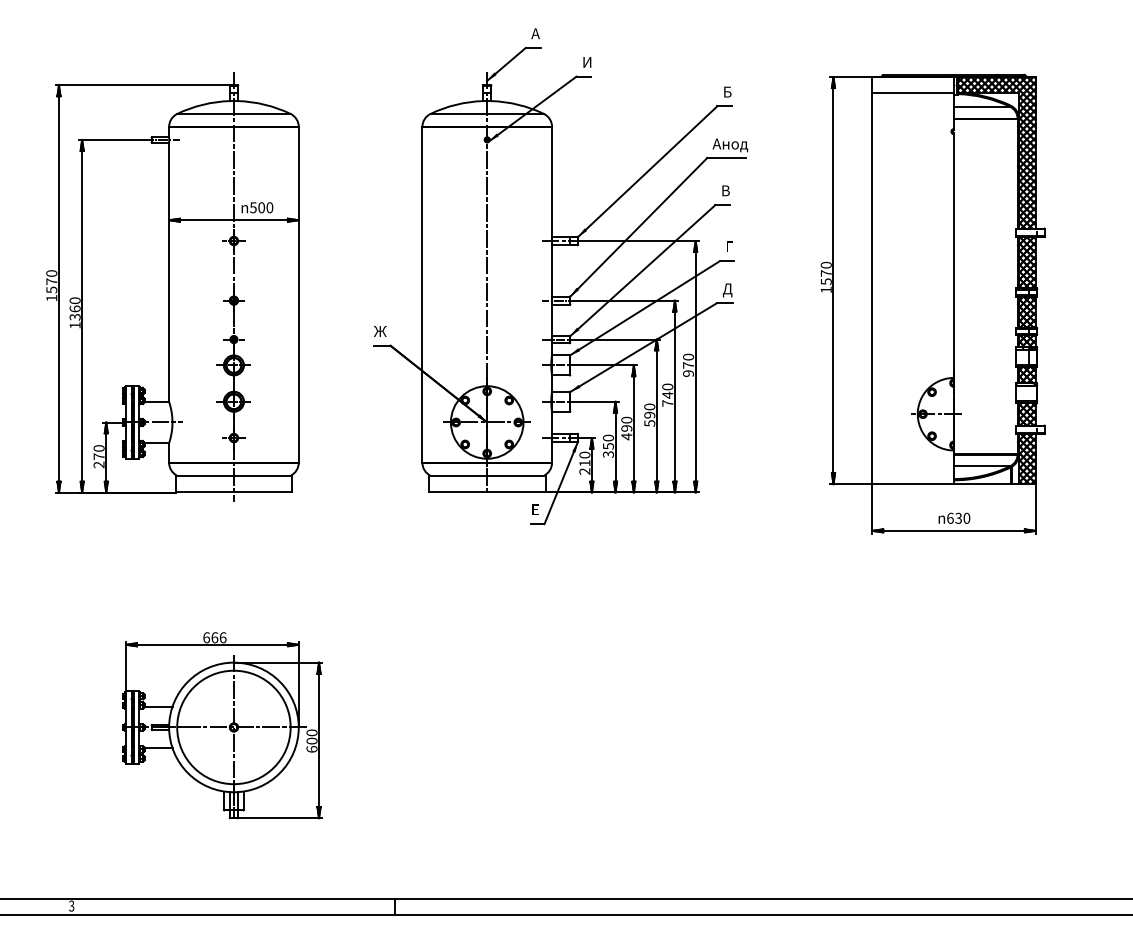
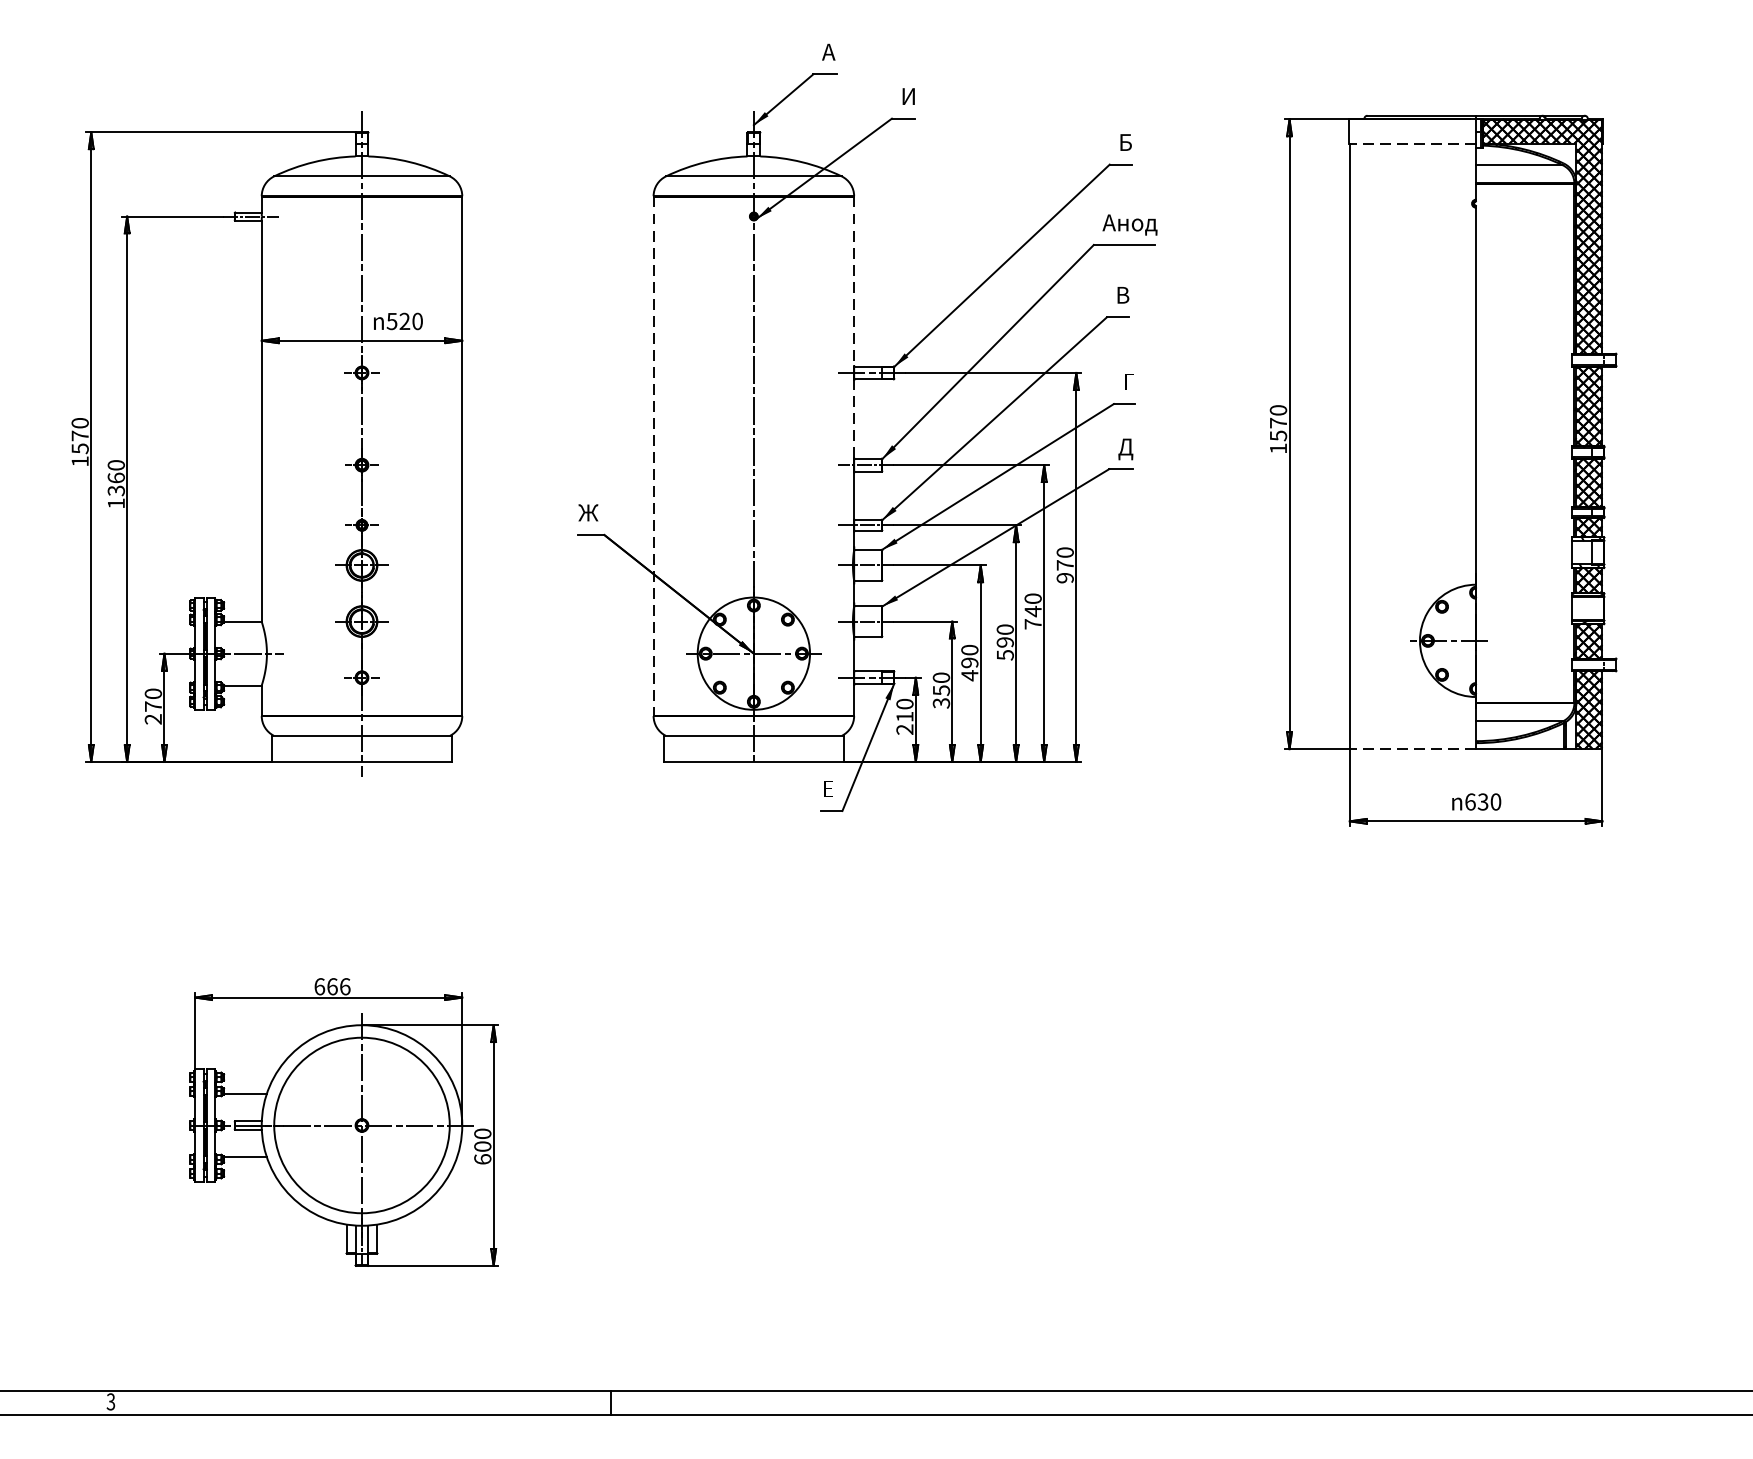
line: (912, 92) -> (1411, 143), solid -> dashed
line: (552, 181) -> (854, 280), solid -> dashed
text: (261, 207) -> (404, 321), 500 -> 520
line: (552, 270) -> (854, 418), solid -> dashed
line: (422, 294) -> (653, 455), solid -> dashed
line: (913, 484) -> (1413, 749), solid -> dashed

